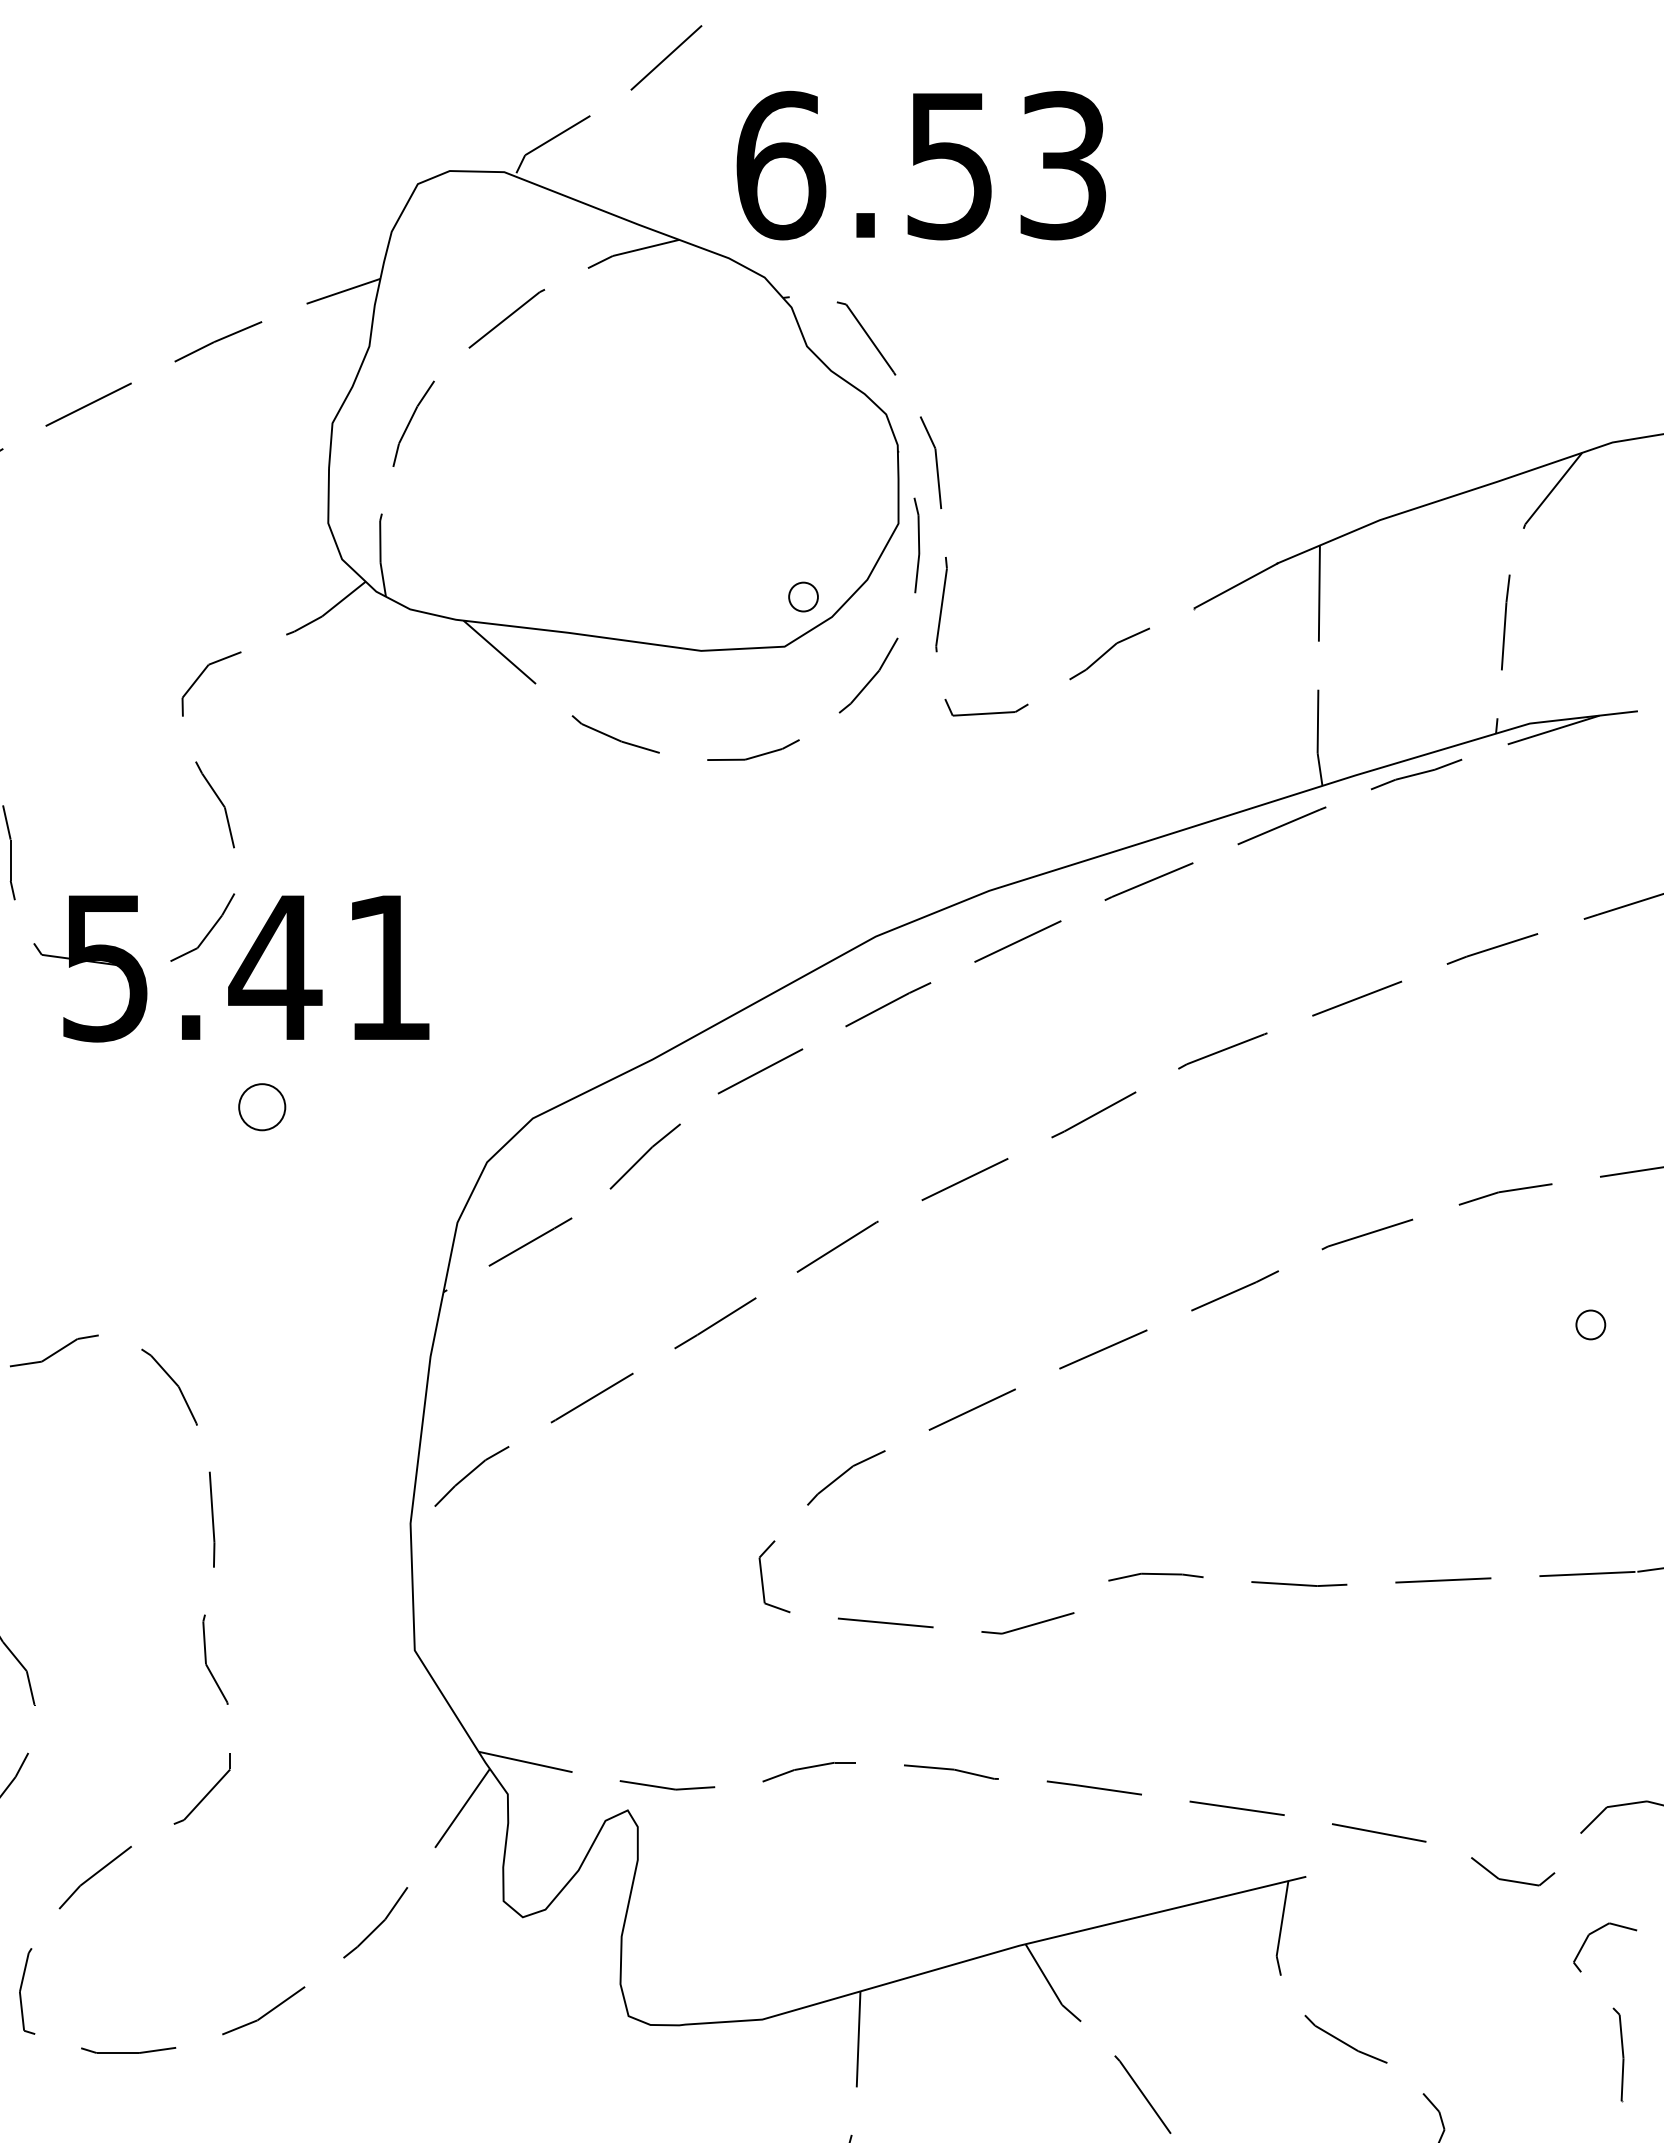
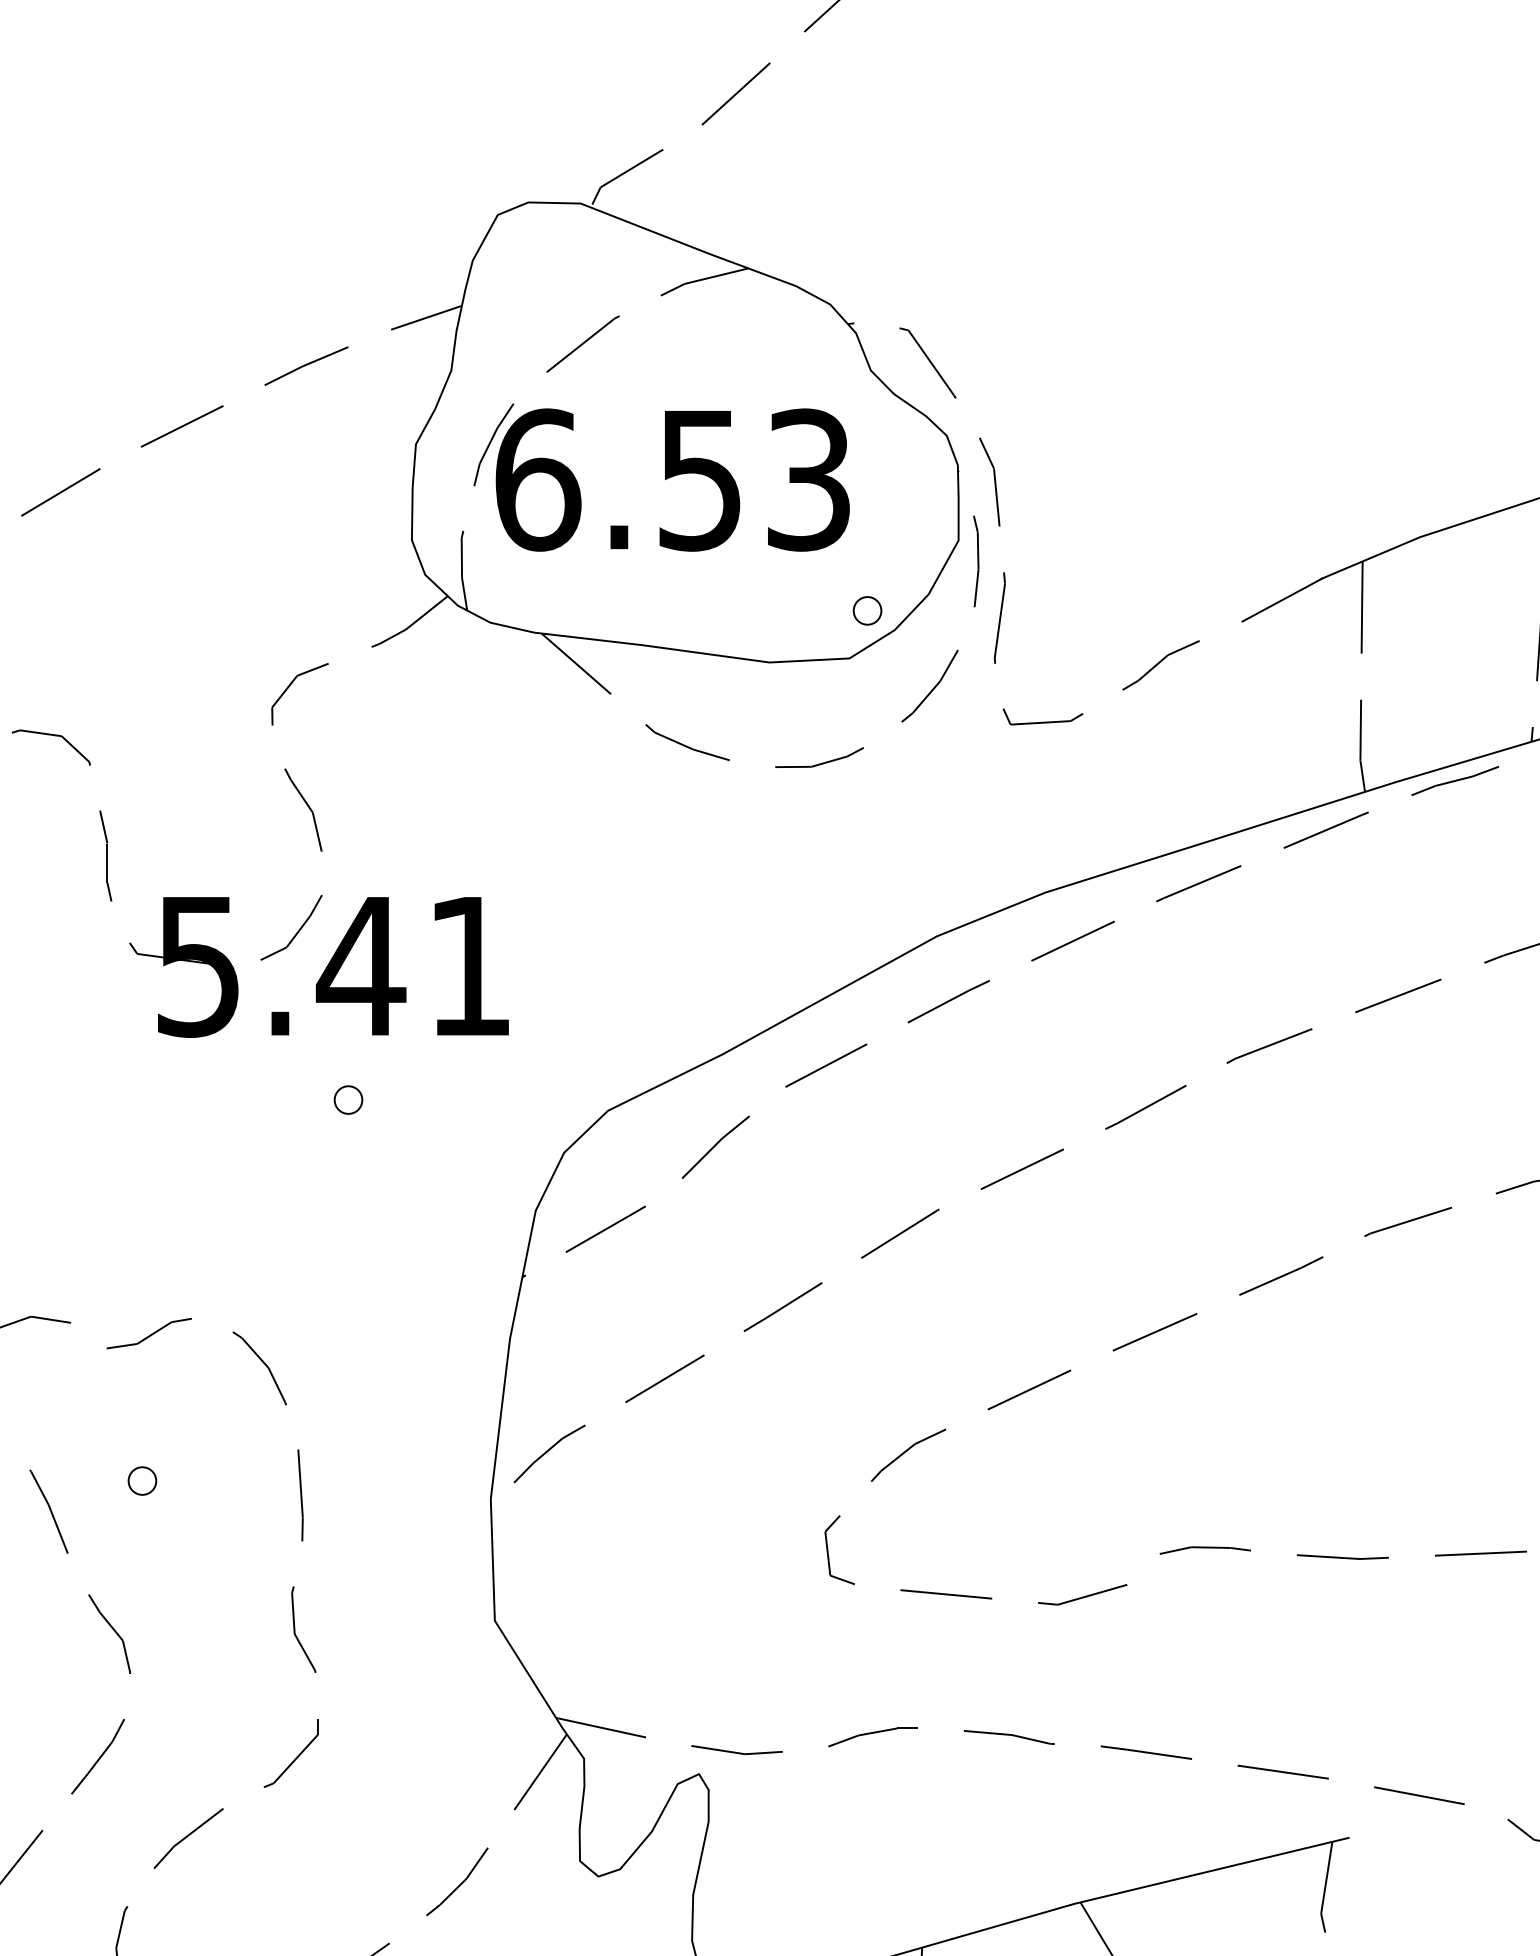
text: (921, 165) -> (672, 479), moved
part: (261, 1107) -> (347, 1100), size x0.62
part: (46, 1504) -> (141, 1480), added

